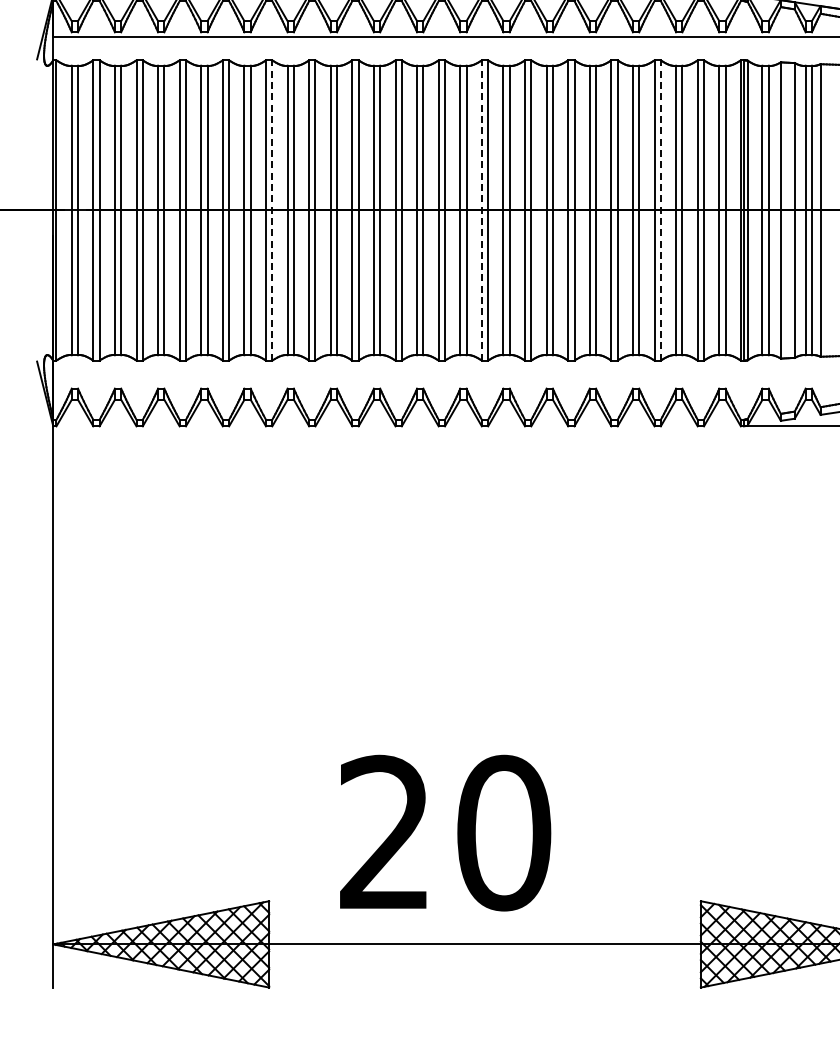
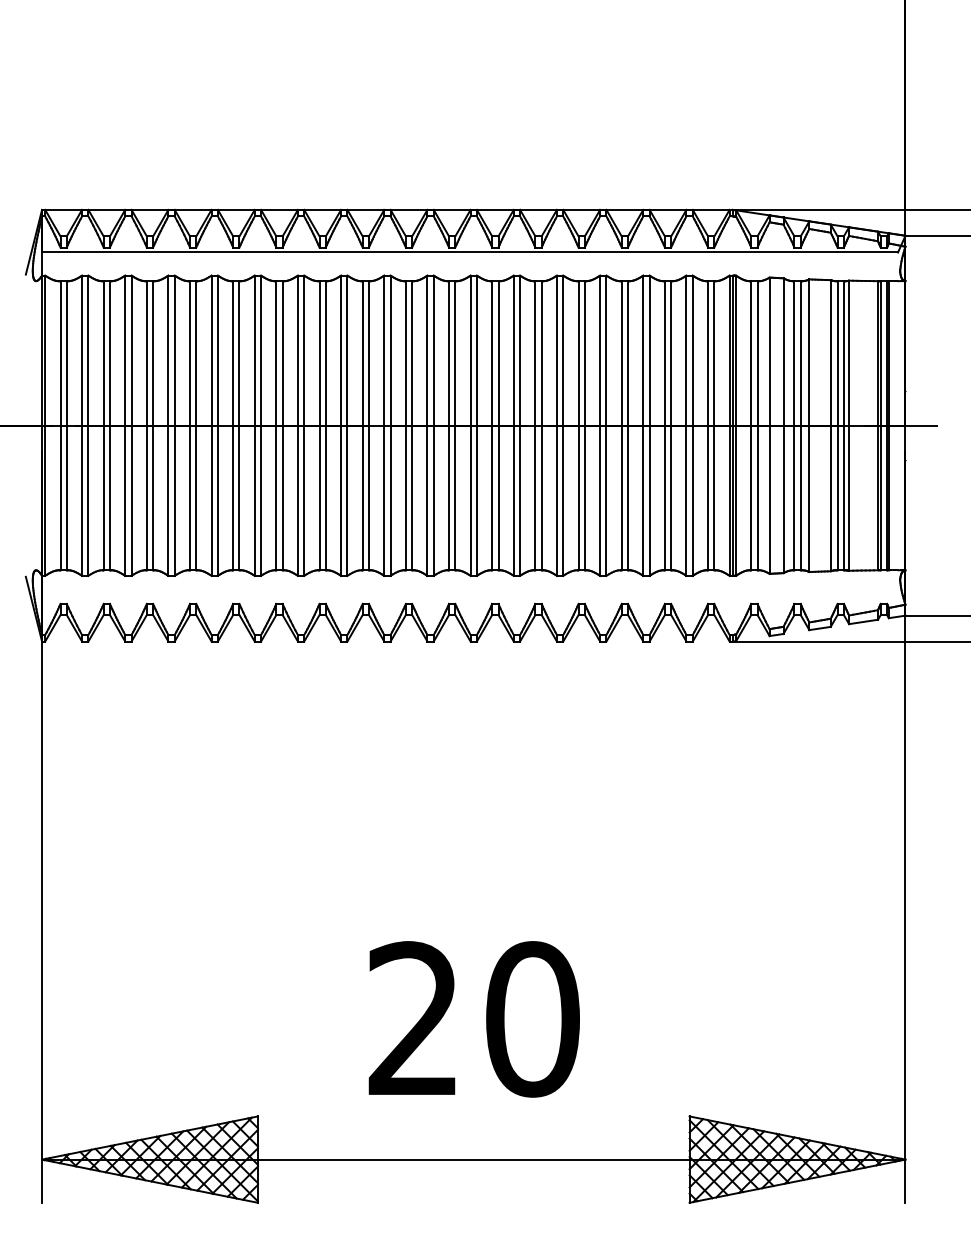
line: (272, 210) -> (261, 425), dashed -> solid
line: (481, 210) -> (470, 425), dashed -> solid
line: (660, 210) -> (649, 425), dashed -> solid
text: (444, 833) -> (473, 1019), moved

